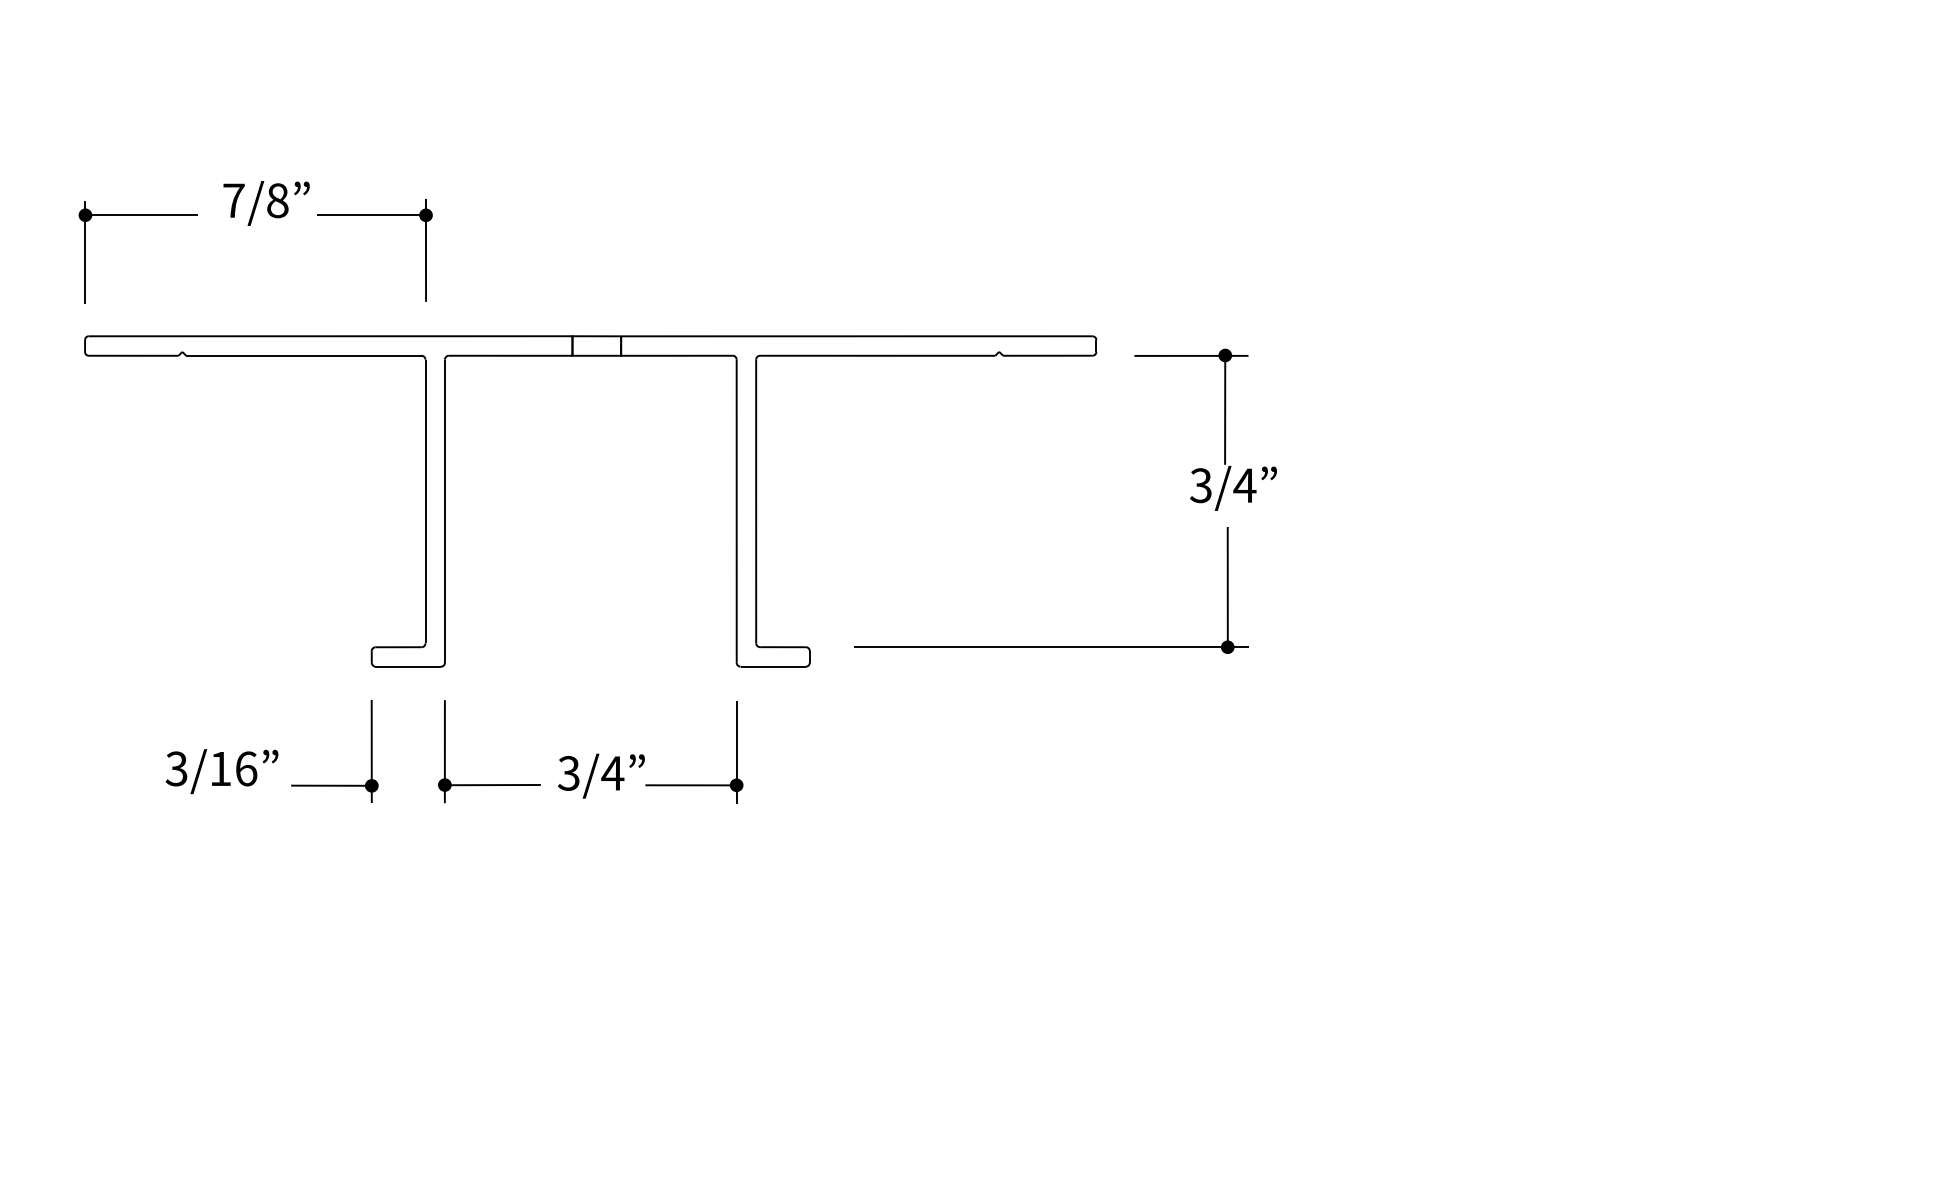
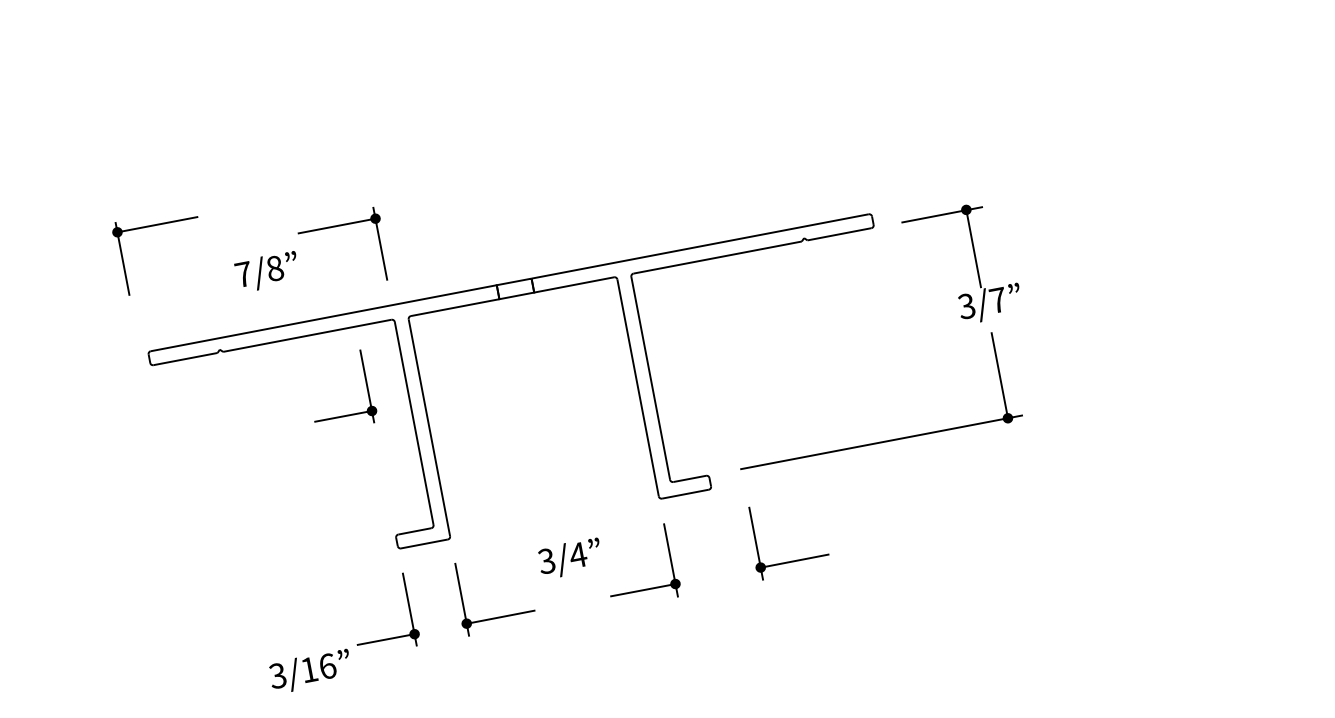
text: (266, 203) -> (267, 272), moved
part: (137, 215) -> (154, 225), moved
part: (334, 472) -> (345, 415), added
text: (1244, 485) -> (997, 300), 3/4 -> 3/7
text: (221, 771) -> (310, 671), moved
text: (601, 775) -> (570, 558), moved
part: (900, 784) -> (792, 561), added

